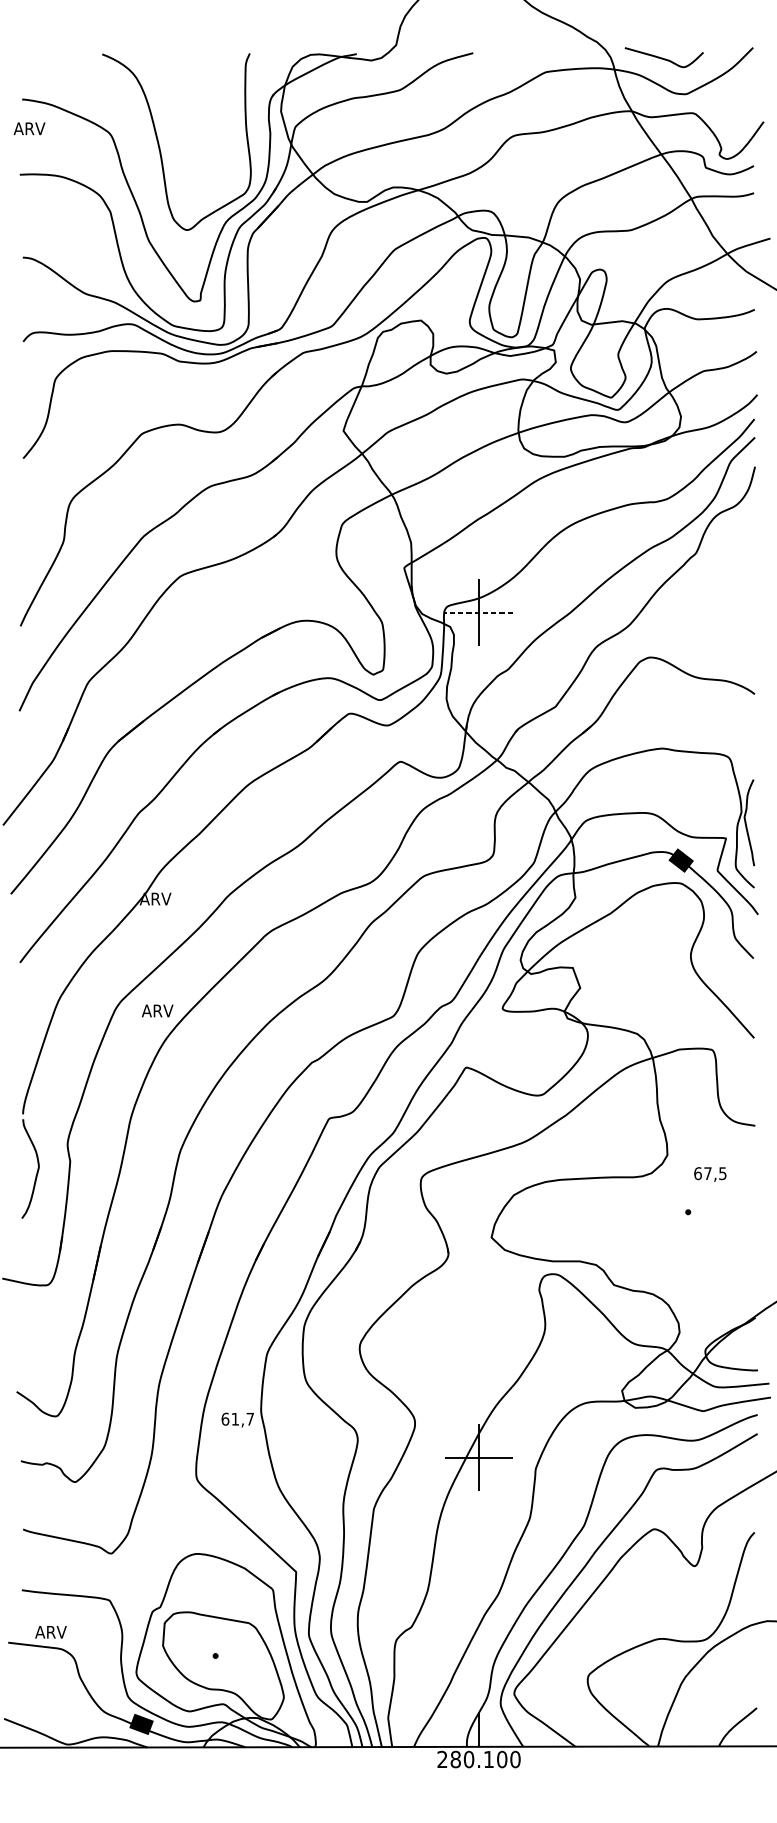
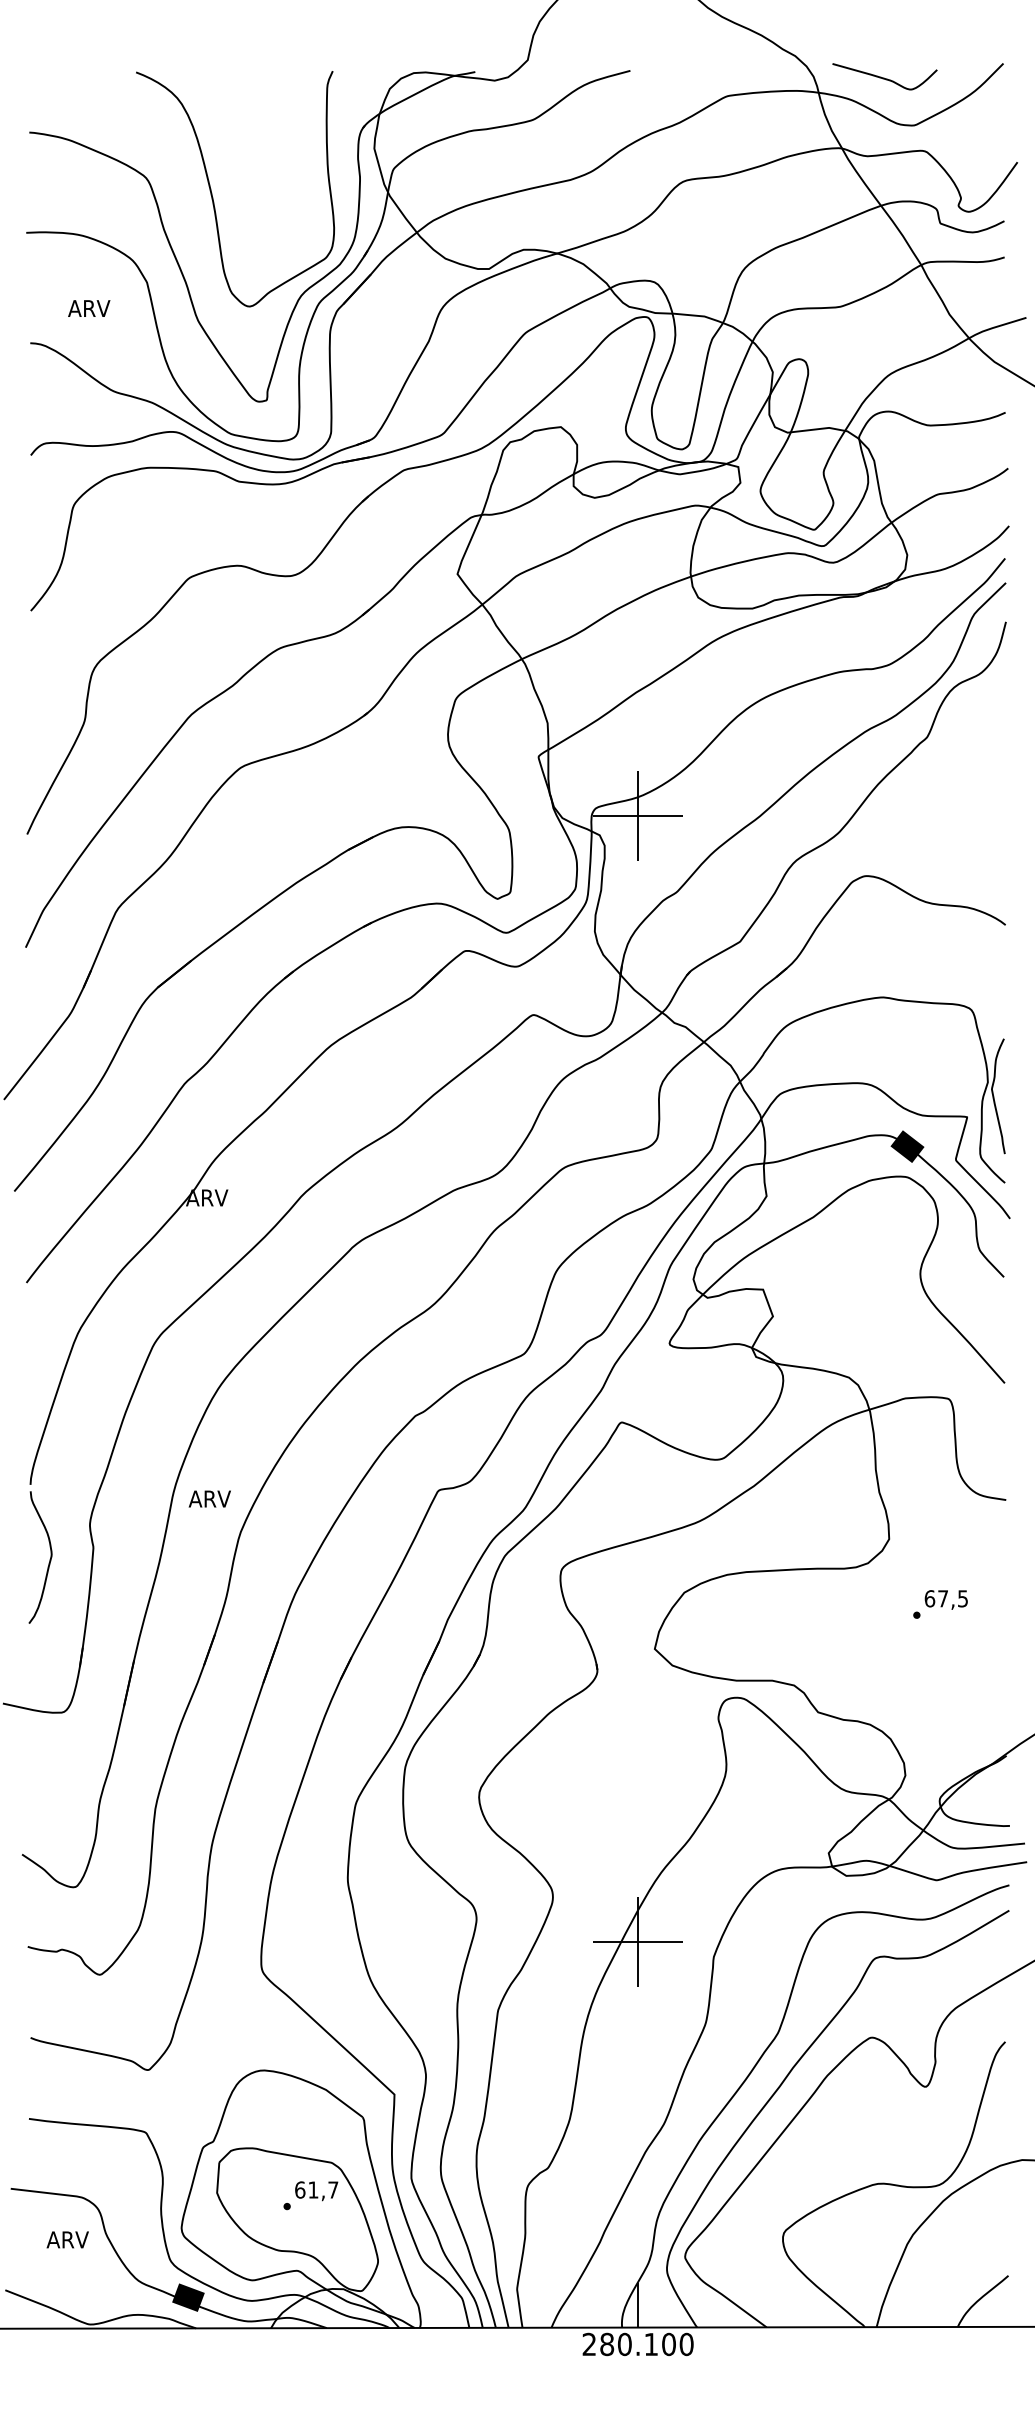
text: (29, 128) -> (89, 308), moved
line: (478, 612) -> (637, 816), dashed -> solid
text: (157, 1010) -> (209, 1498), moved
text: (709, 1174) -> (945, 1599), moved
text: (237, 1420) -> (316, 2191), moved
text: (50, 1631) -> (67, 2239), moved

